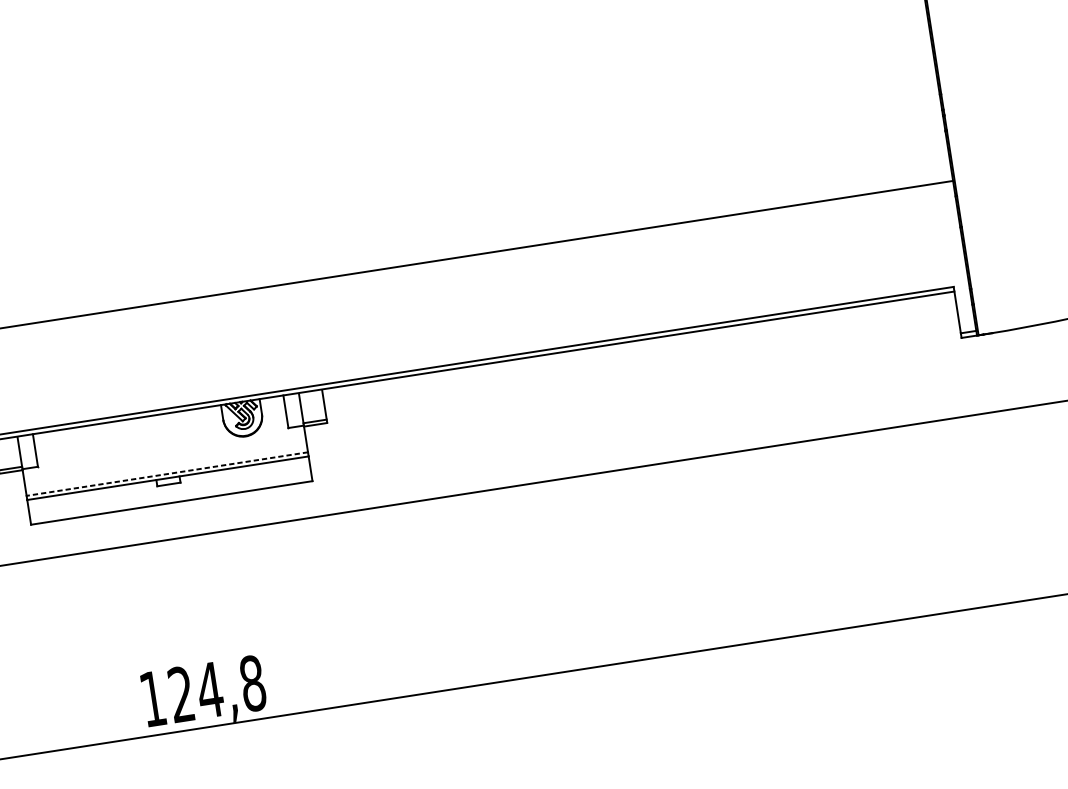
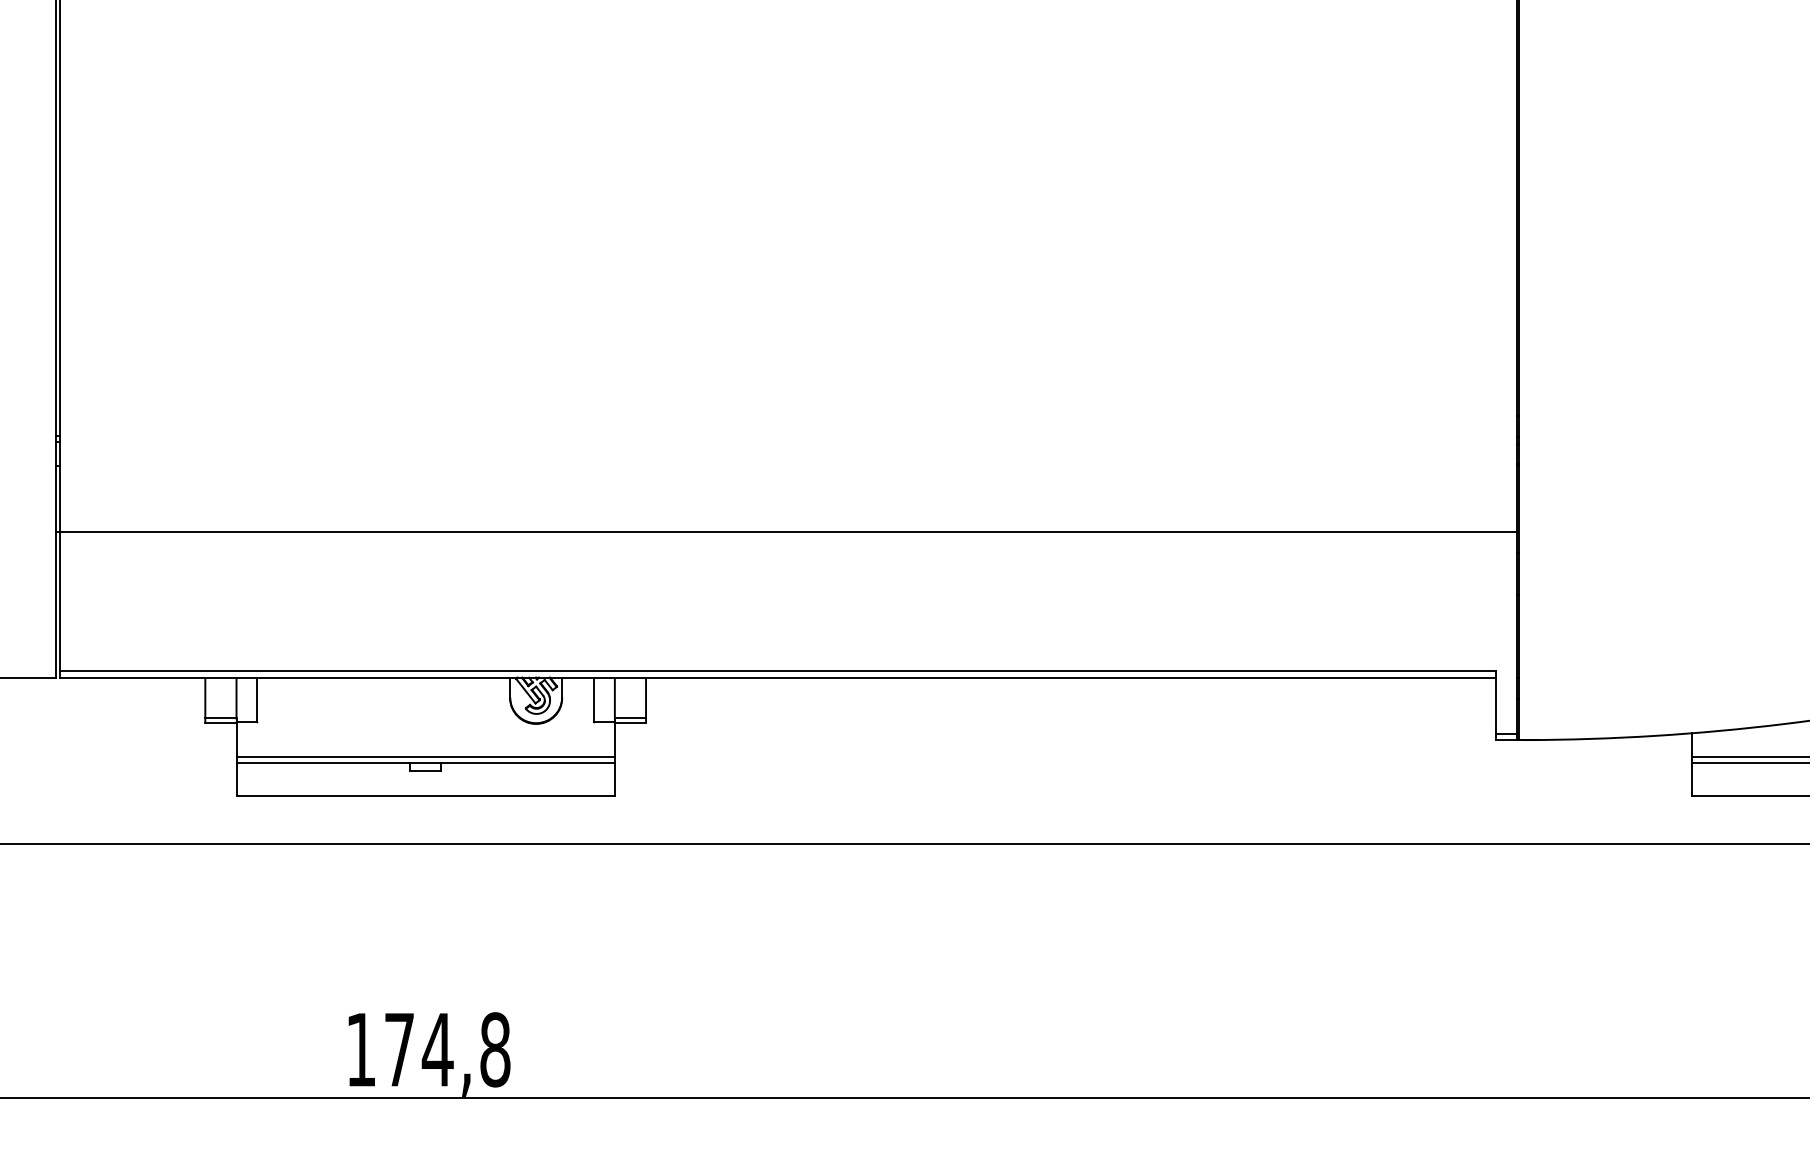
line: (167, 474) -> (425, 757), dashed -> solid
text: (181, 694) -> (399, 1049), 124,8 -> 174,8

